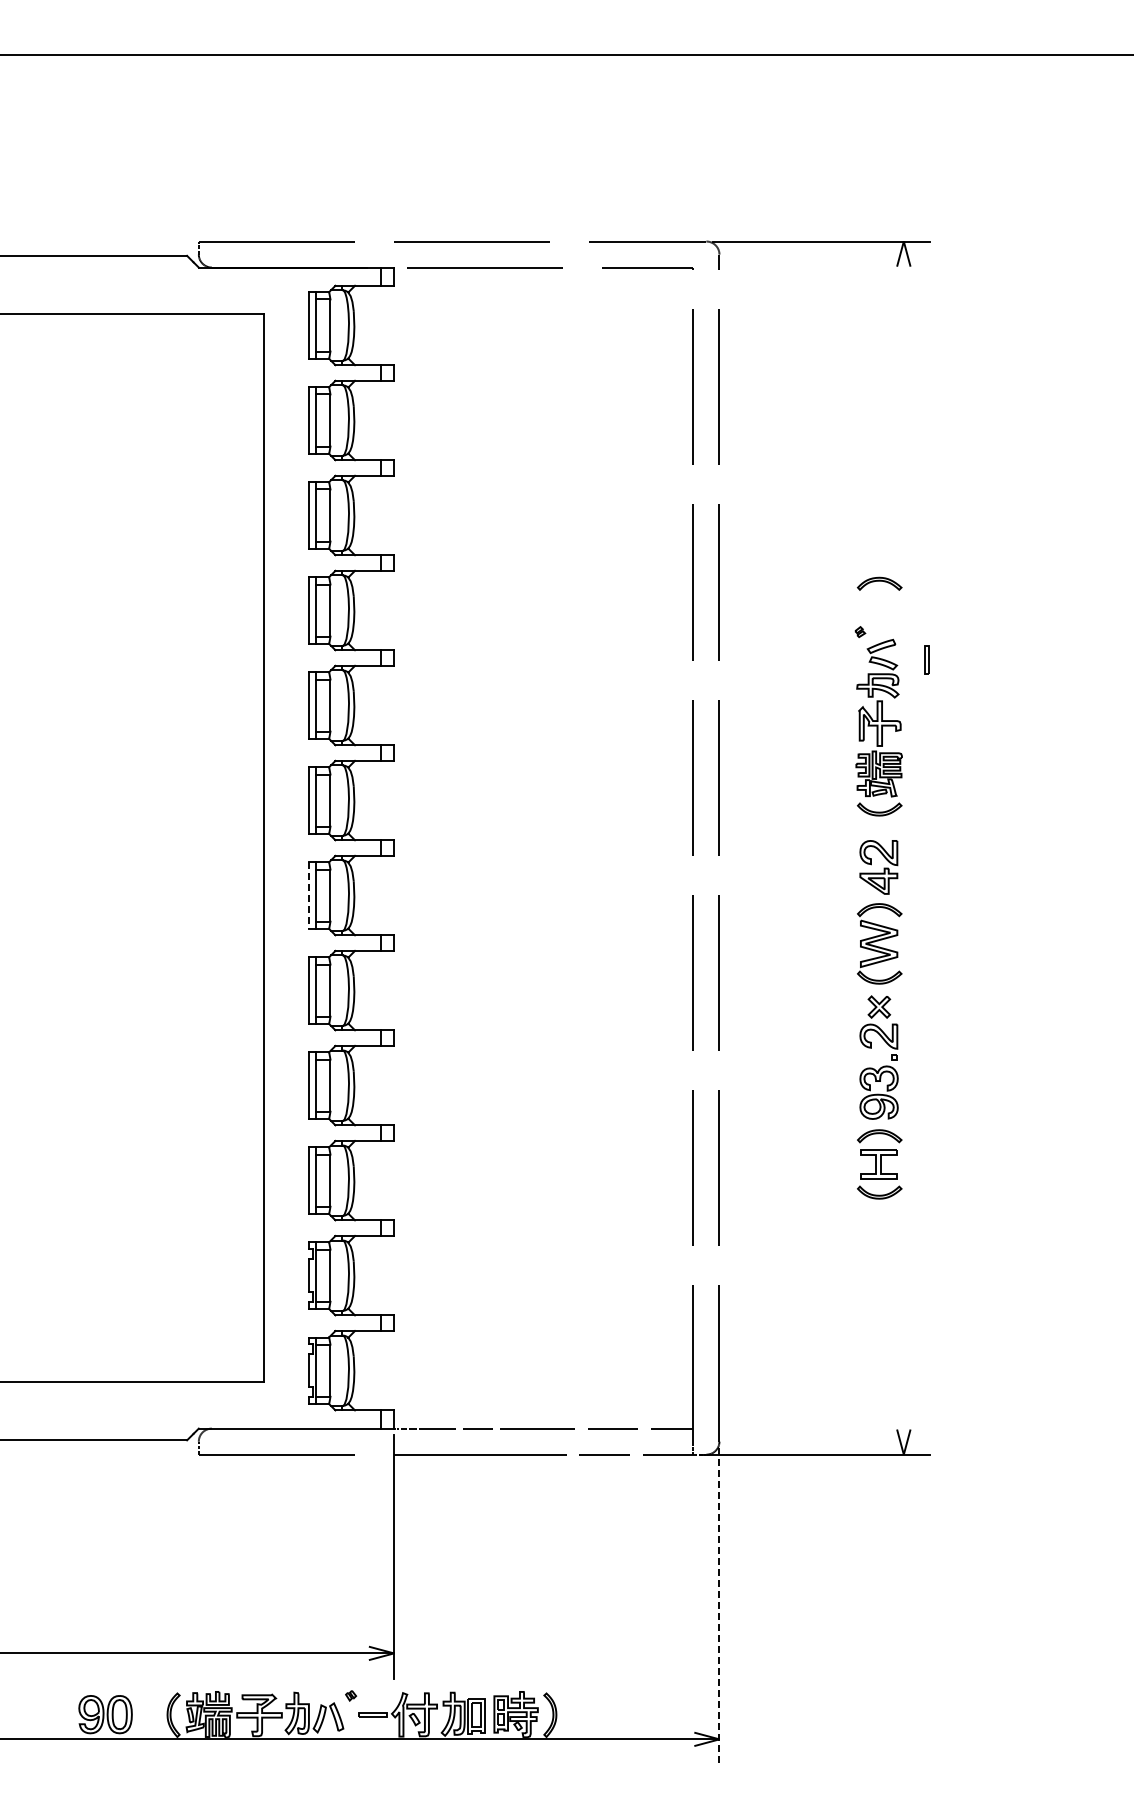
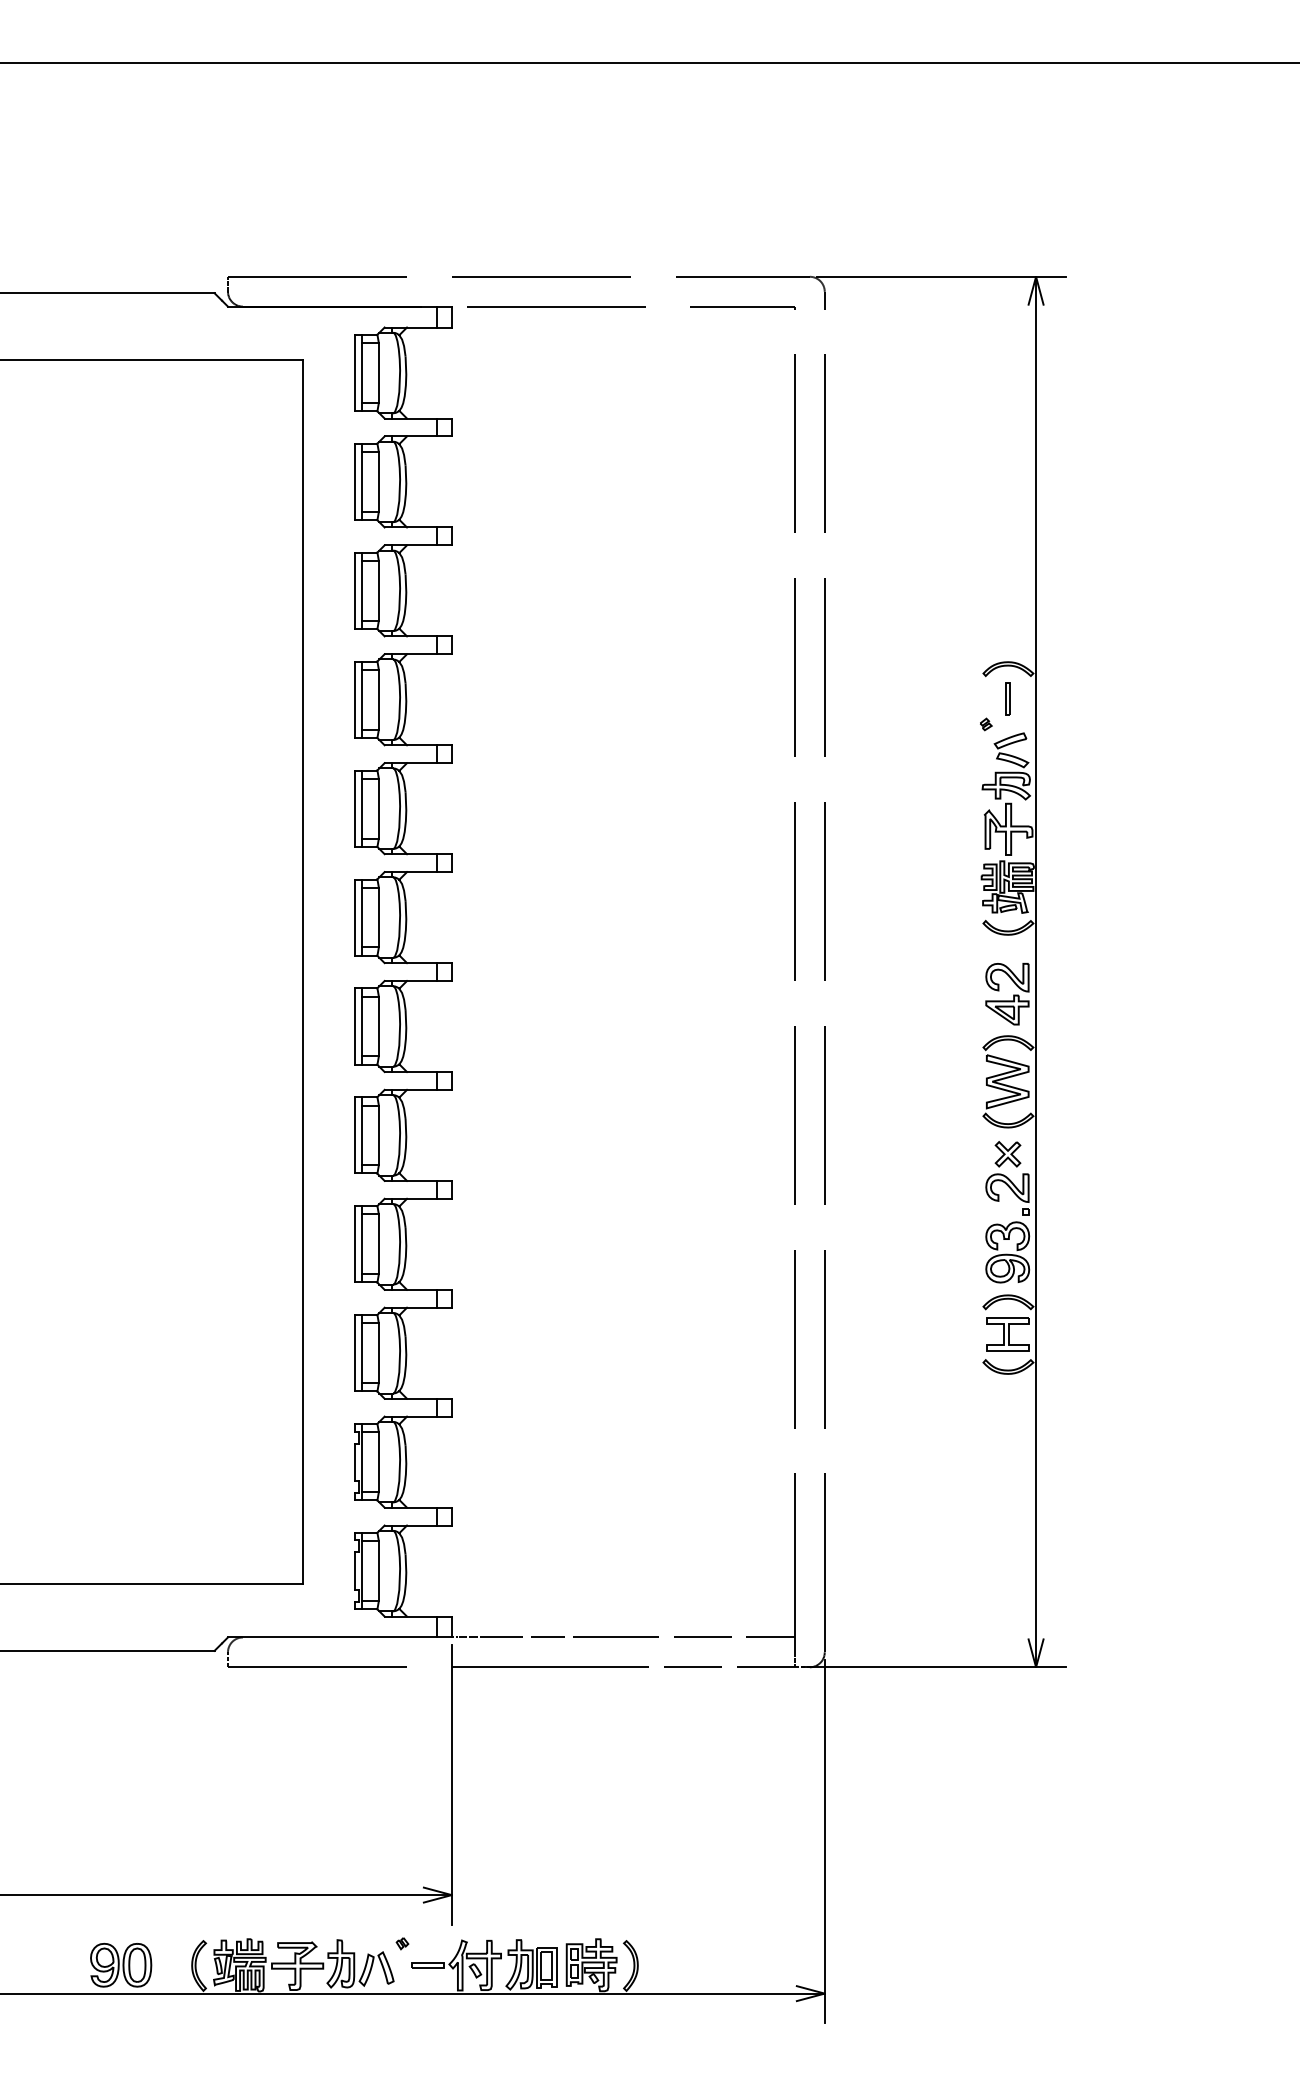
part: (926, 659) -> (1007, 698), moved
line: (903, 847) -> (1035, 971), added
line: (309, 896) -> (354, 1027), dashed -> solid
line: (719, 1606) -> (824, 1841), dashed -> solid

